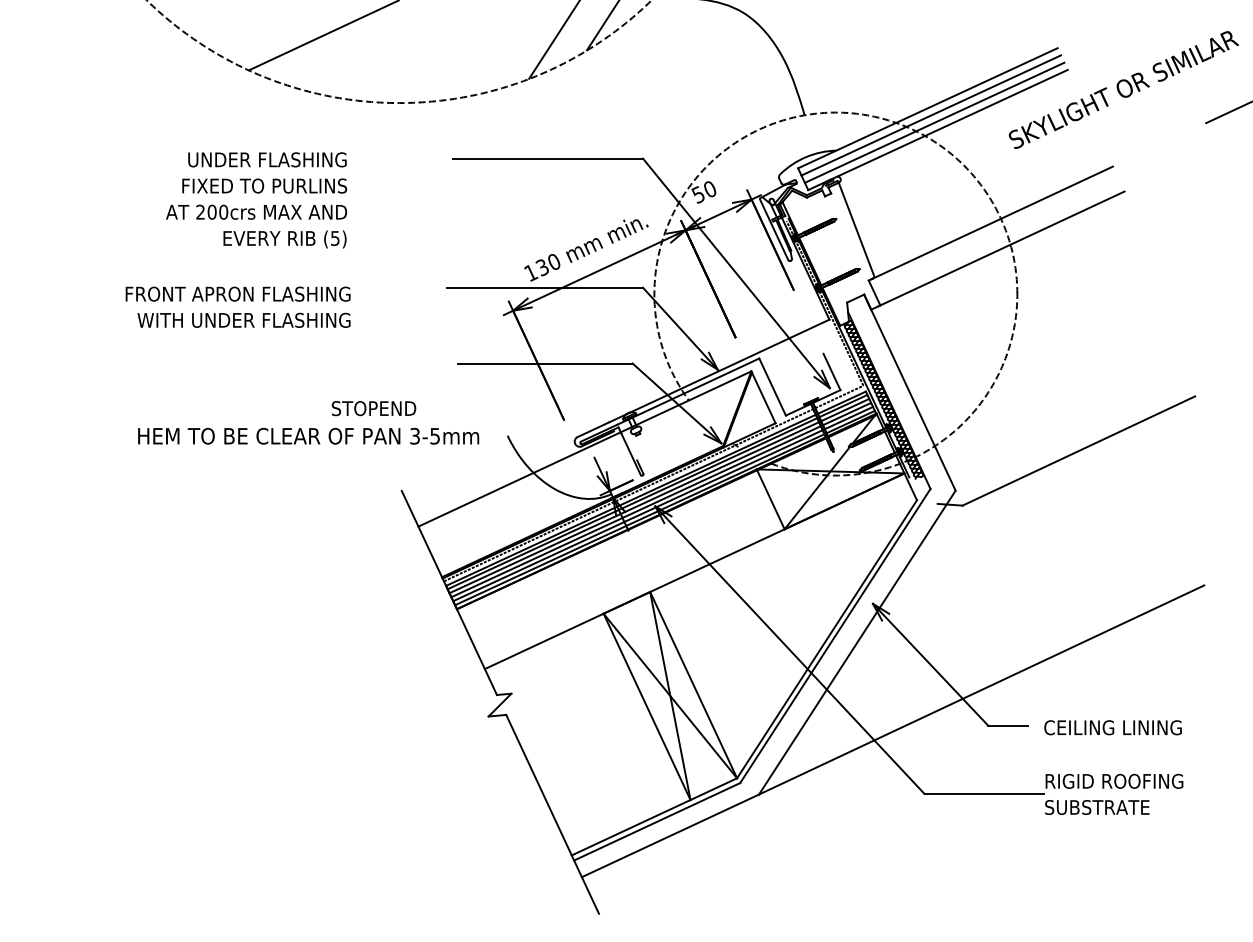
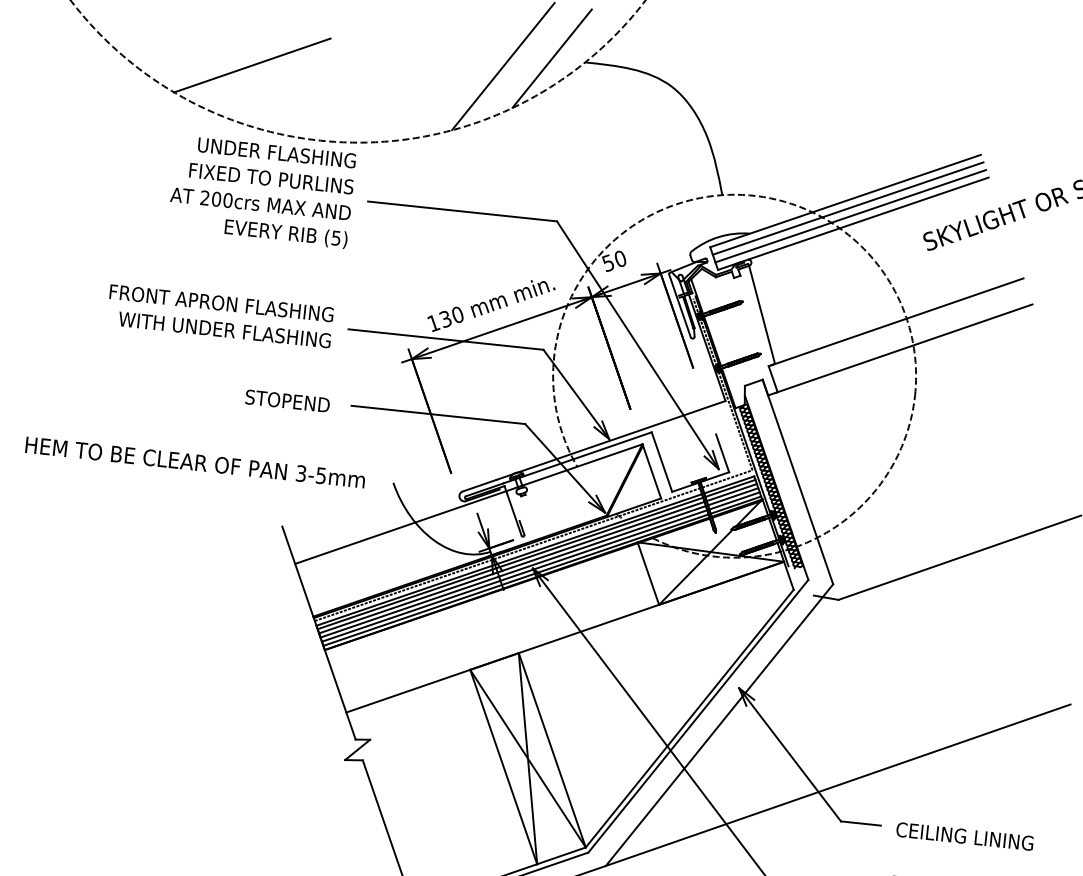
text: (256, 200) -> (261, 192), moved
text: (237, 306) -> (219, 315), moved
text: (373, 408) -> (287, 401), moved

